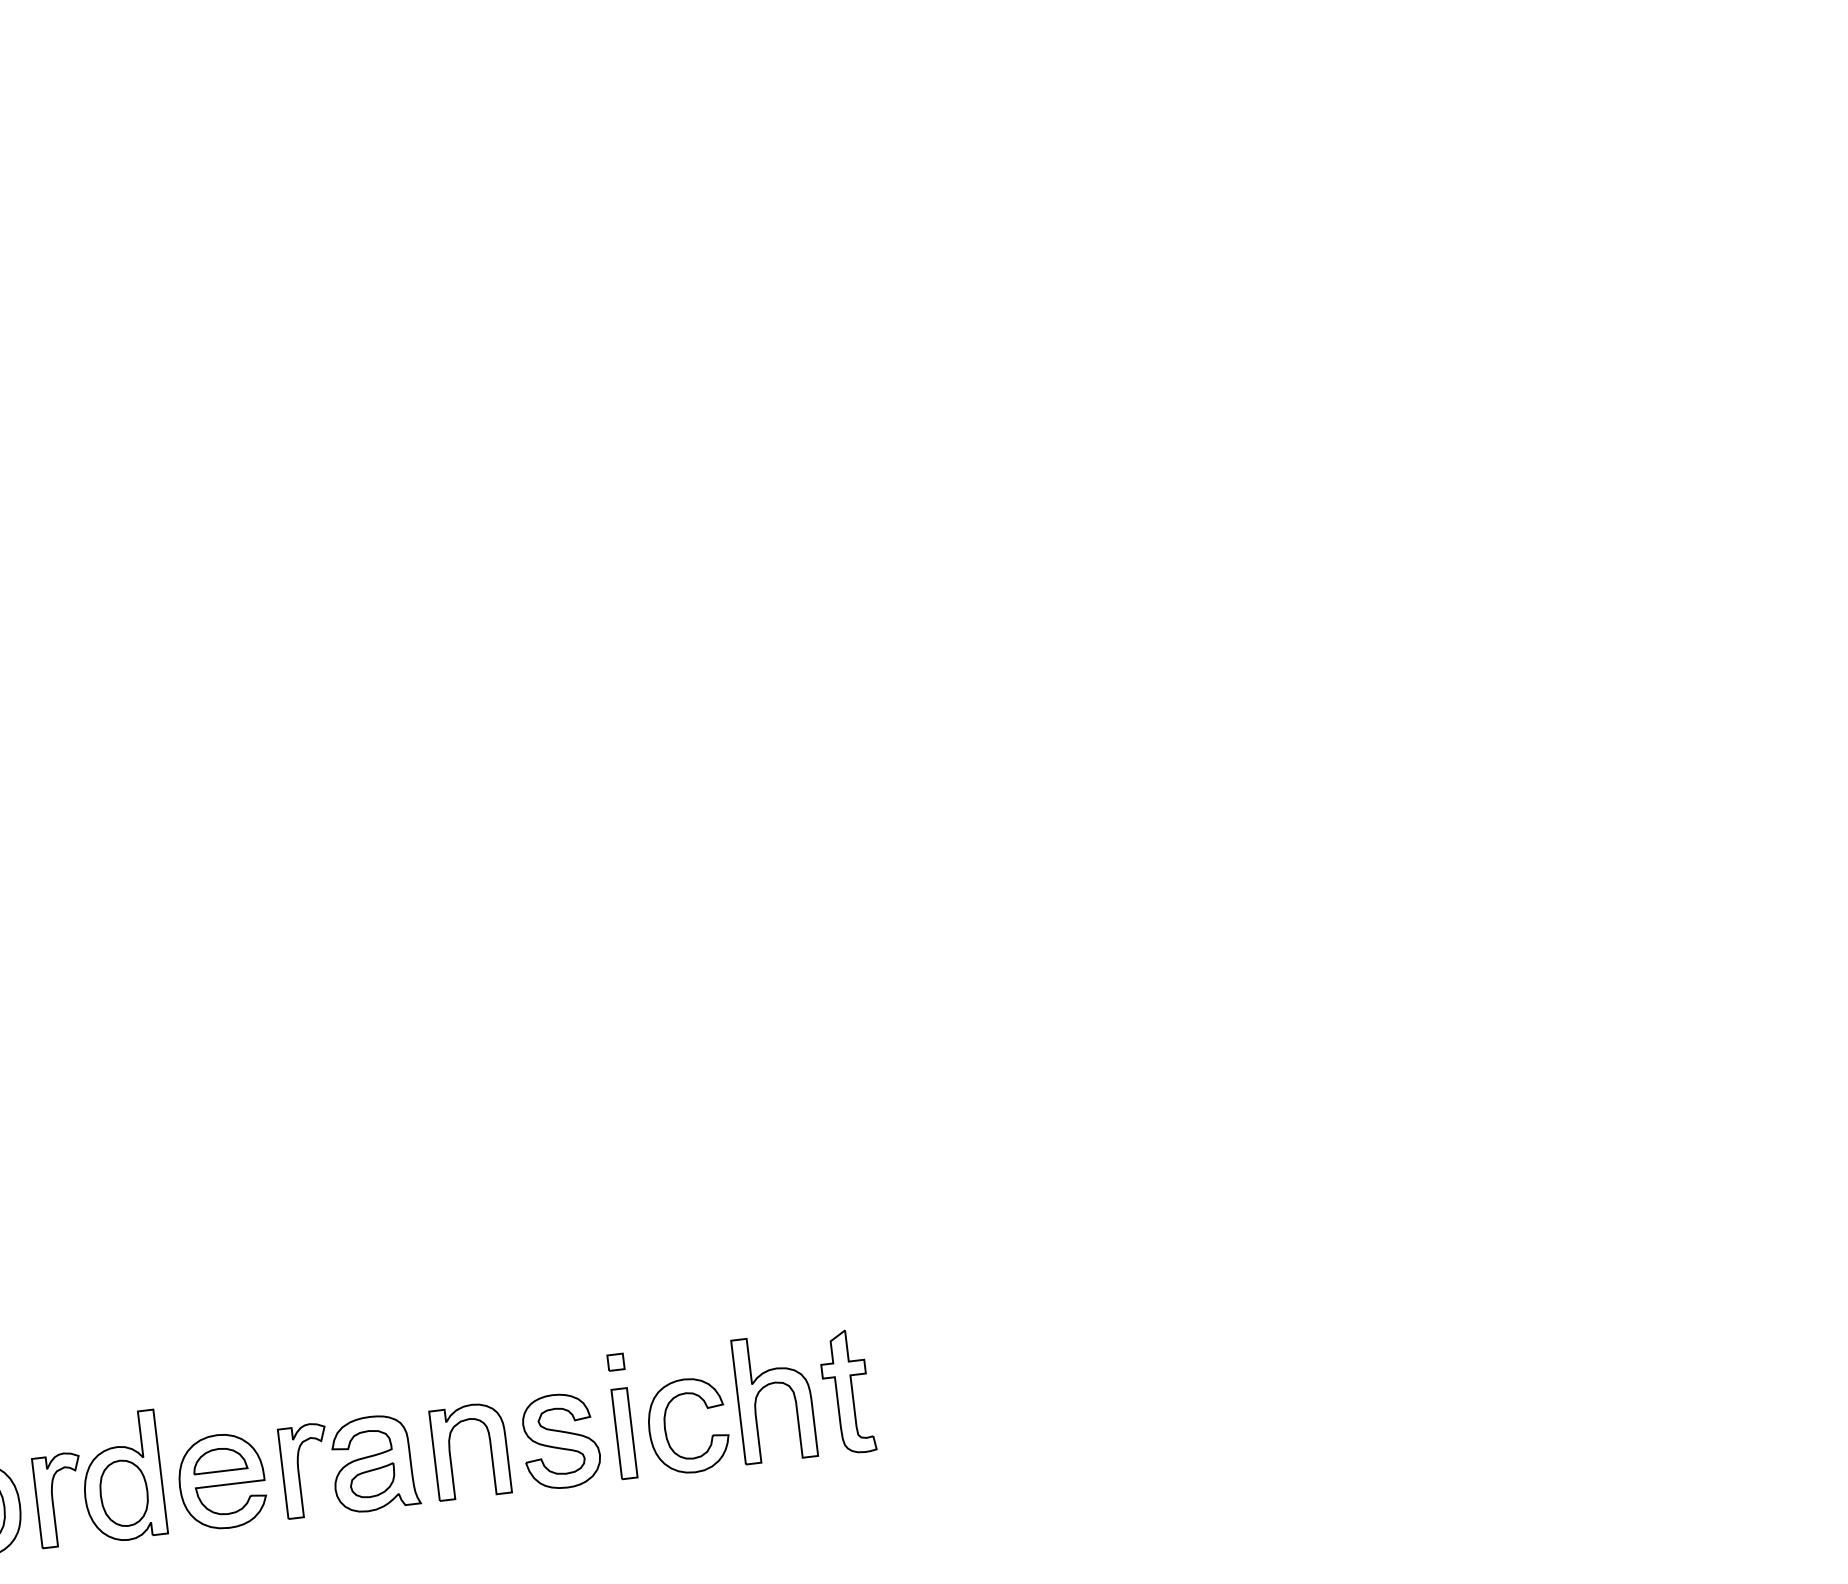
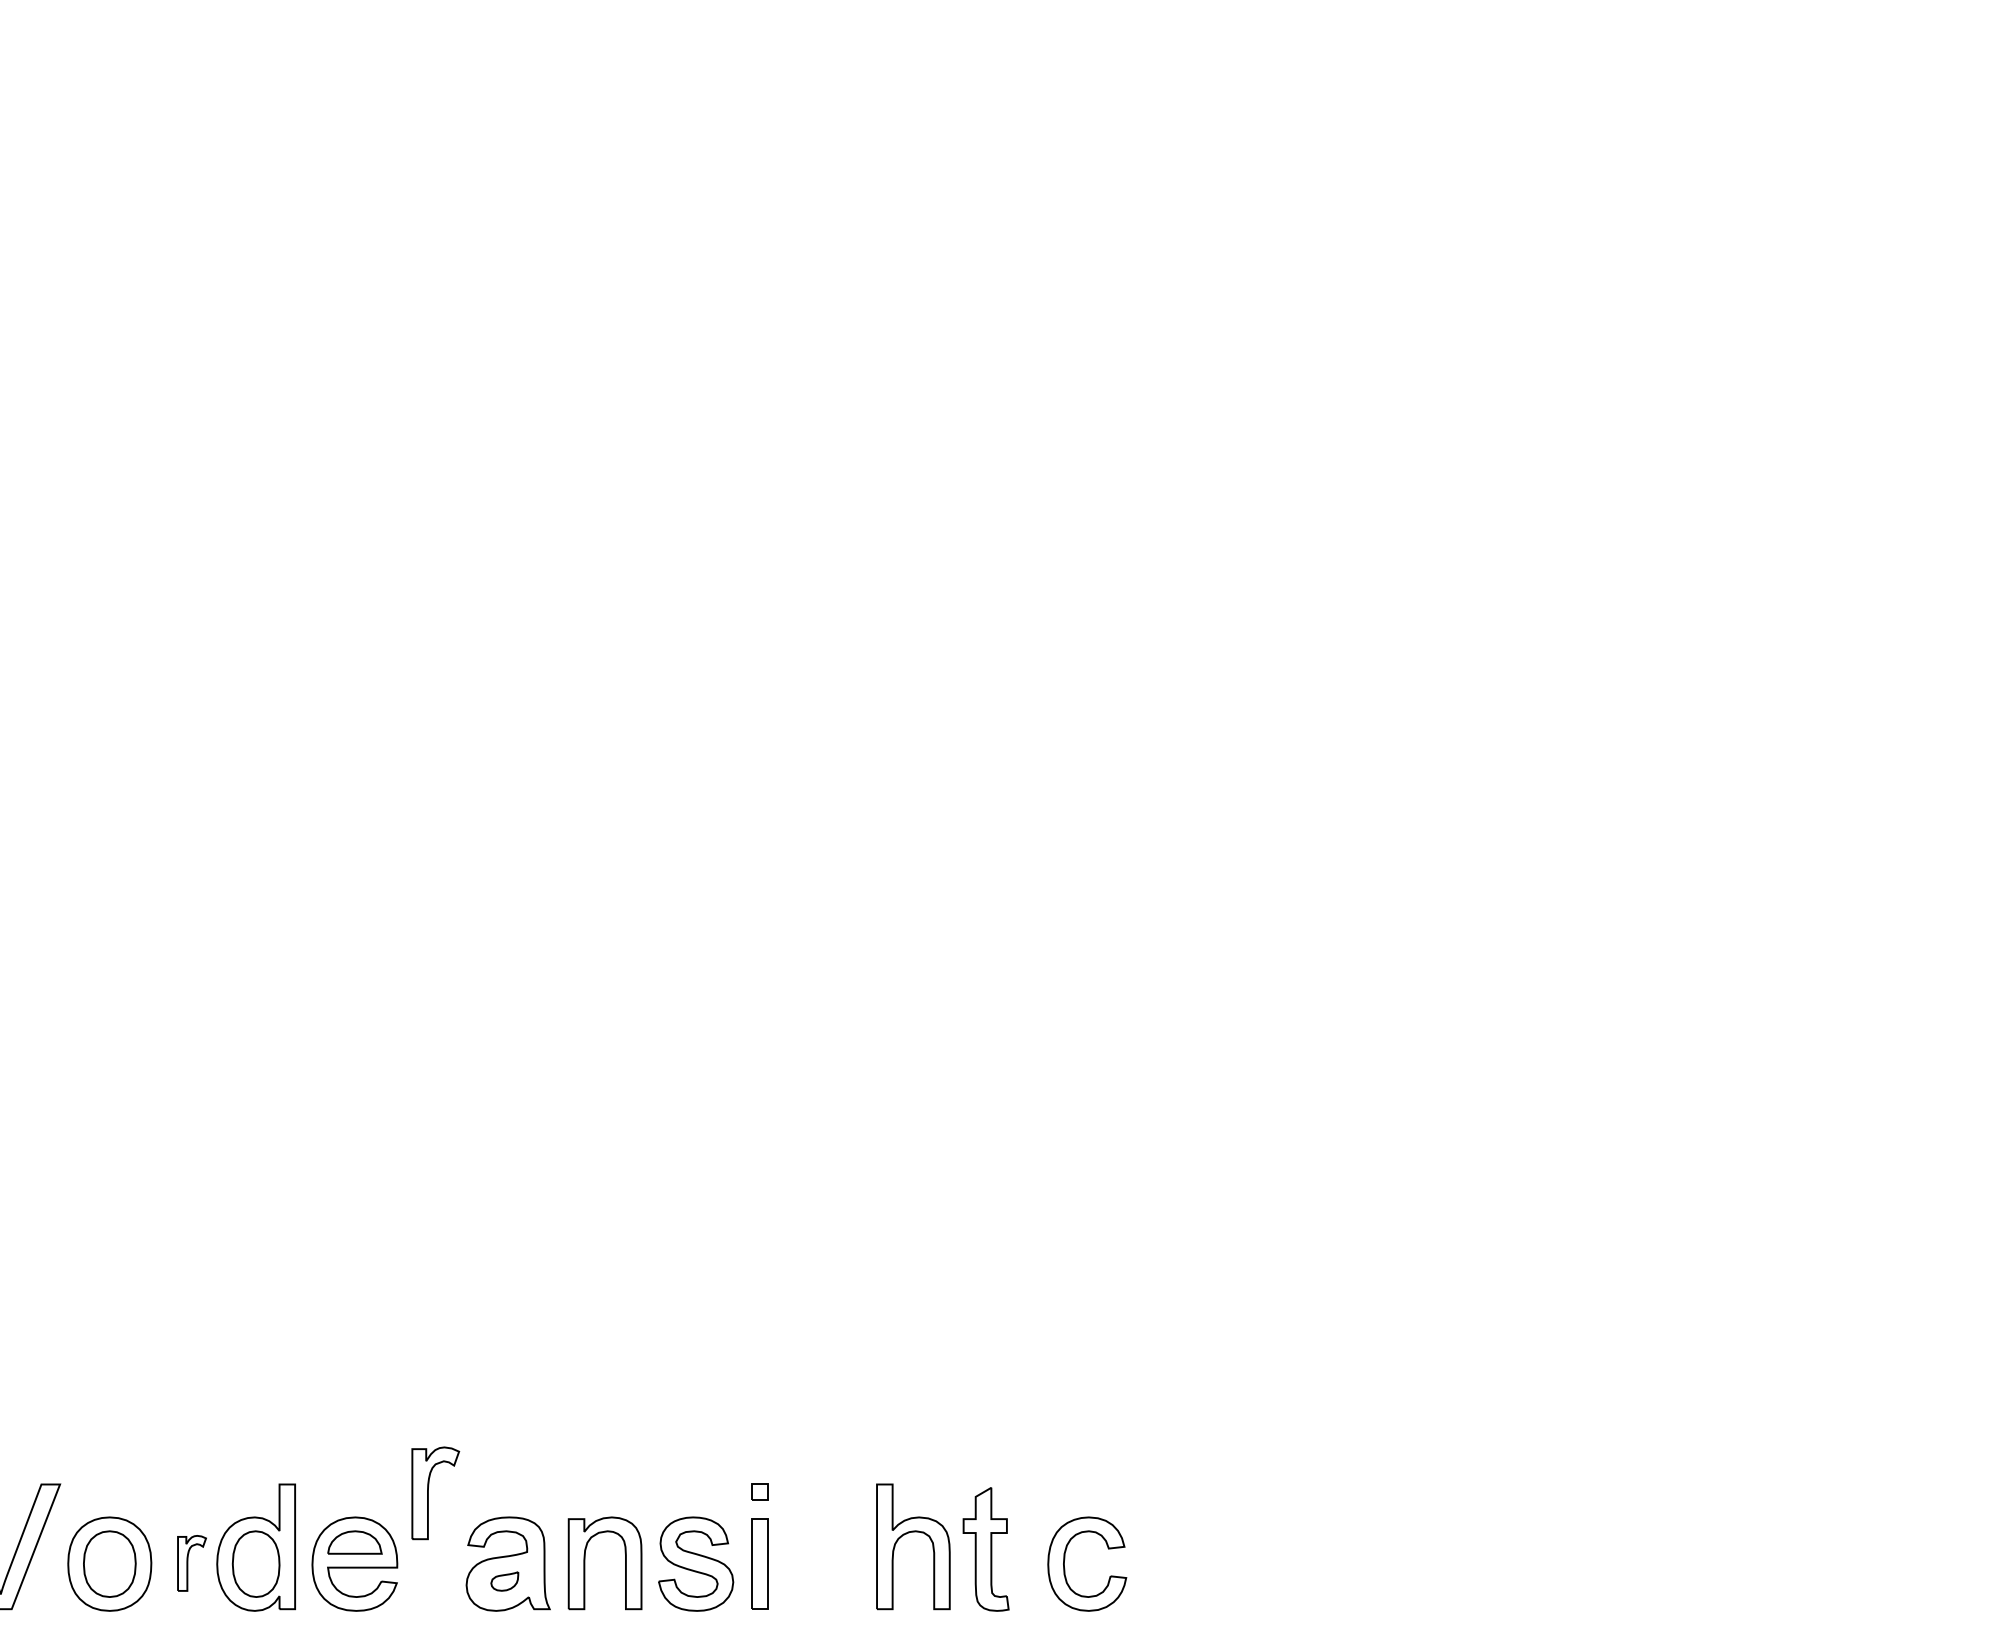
part: (666, 1424) -> (1065, 1559), moved
part: (299, 1471) -> (428, 1493), moved
part: (372, 1481) -> (504, 1581), size x0.6
part: (59, 1500) -> (191, 1563), size x0.6

